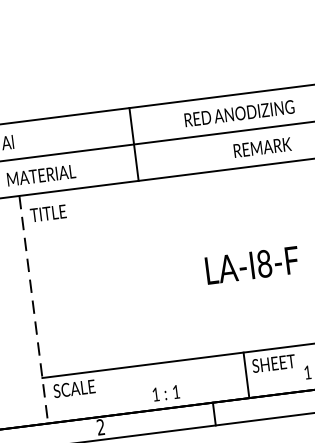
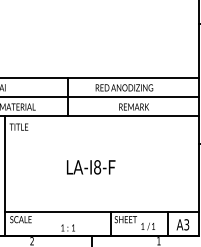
text: (253, 265) -> (91, 167), moved
line: (34, 310) -> (5, 176), dashed -> solid

